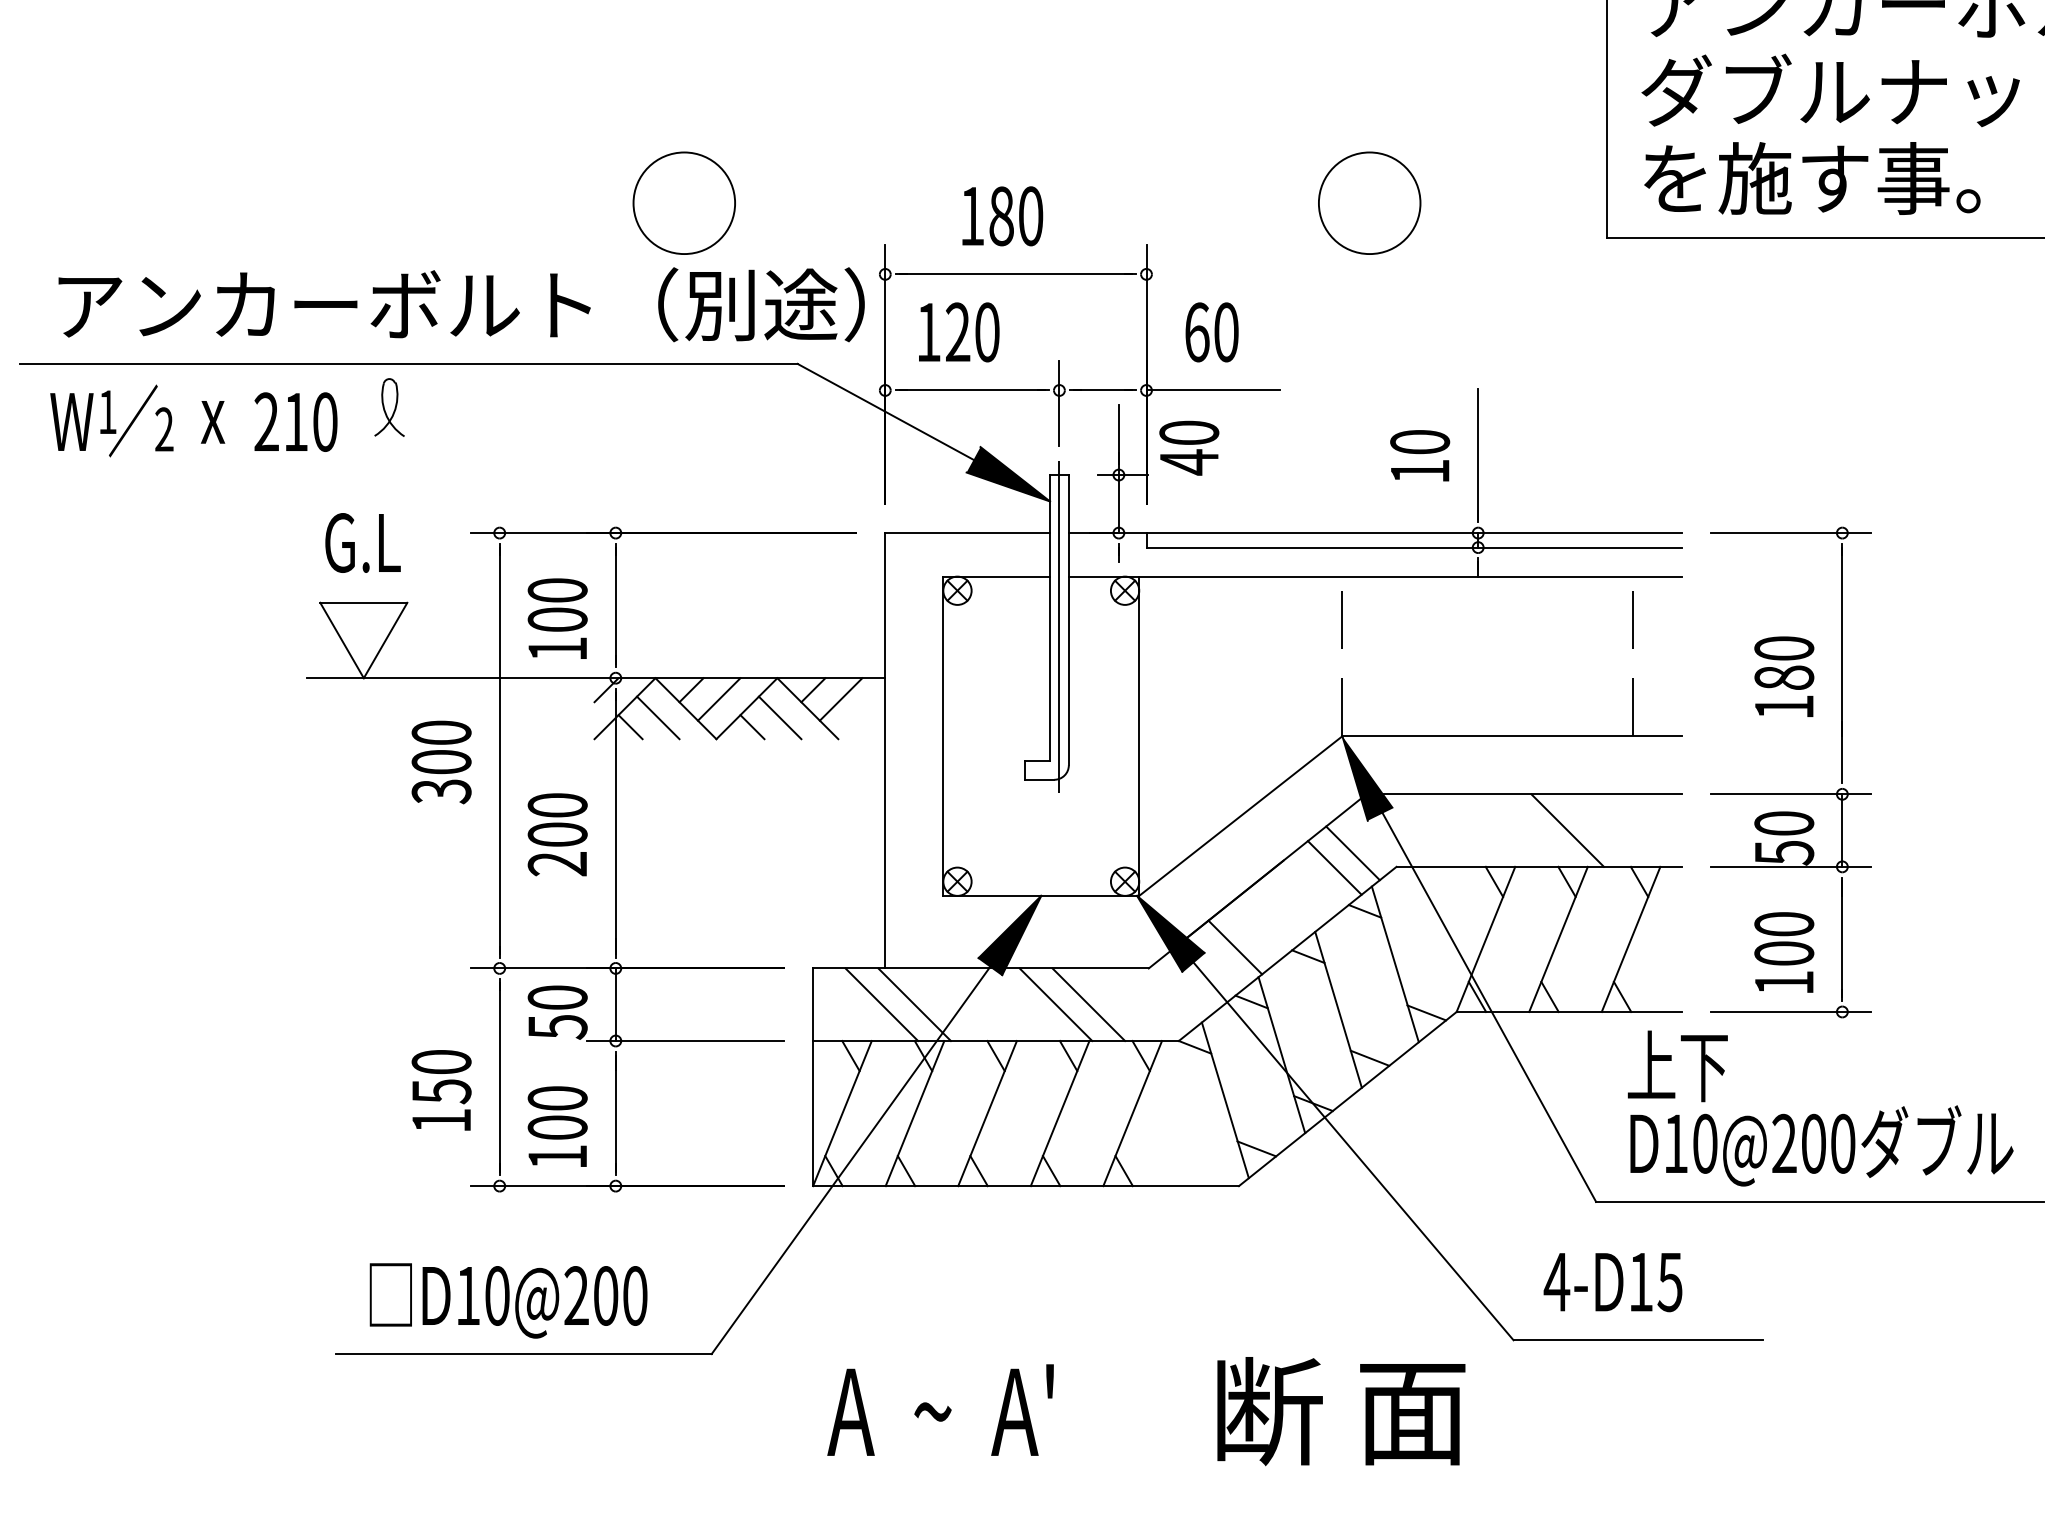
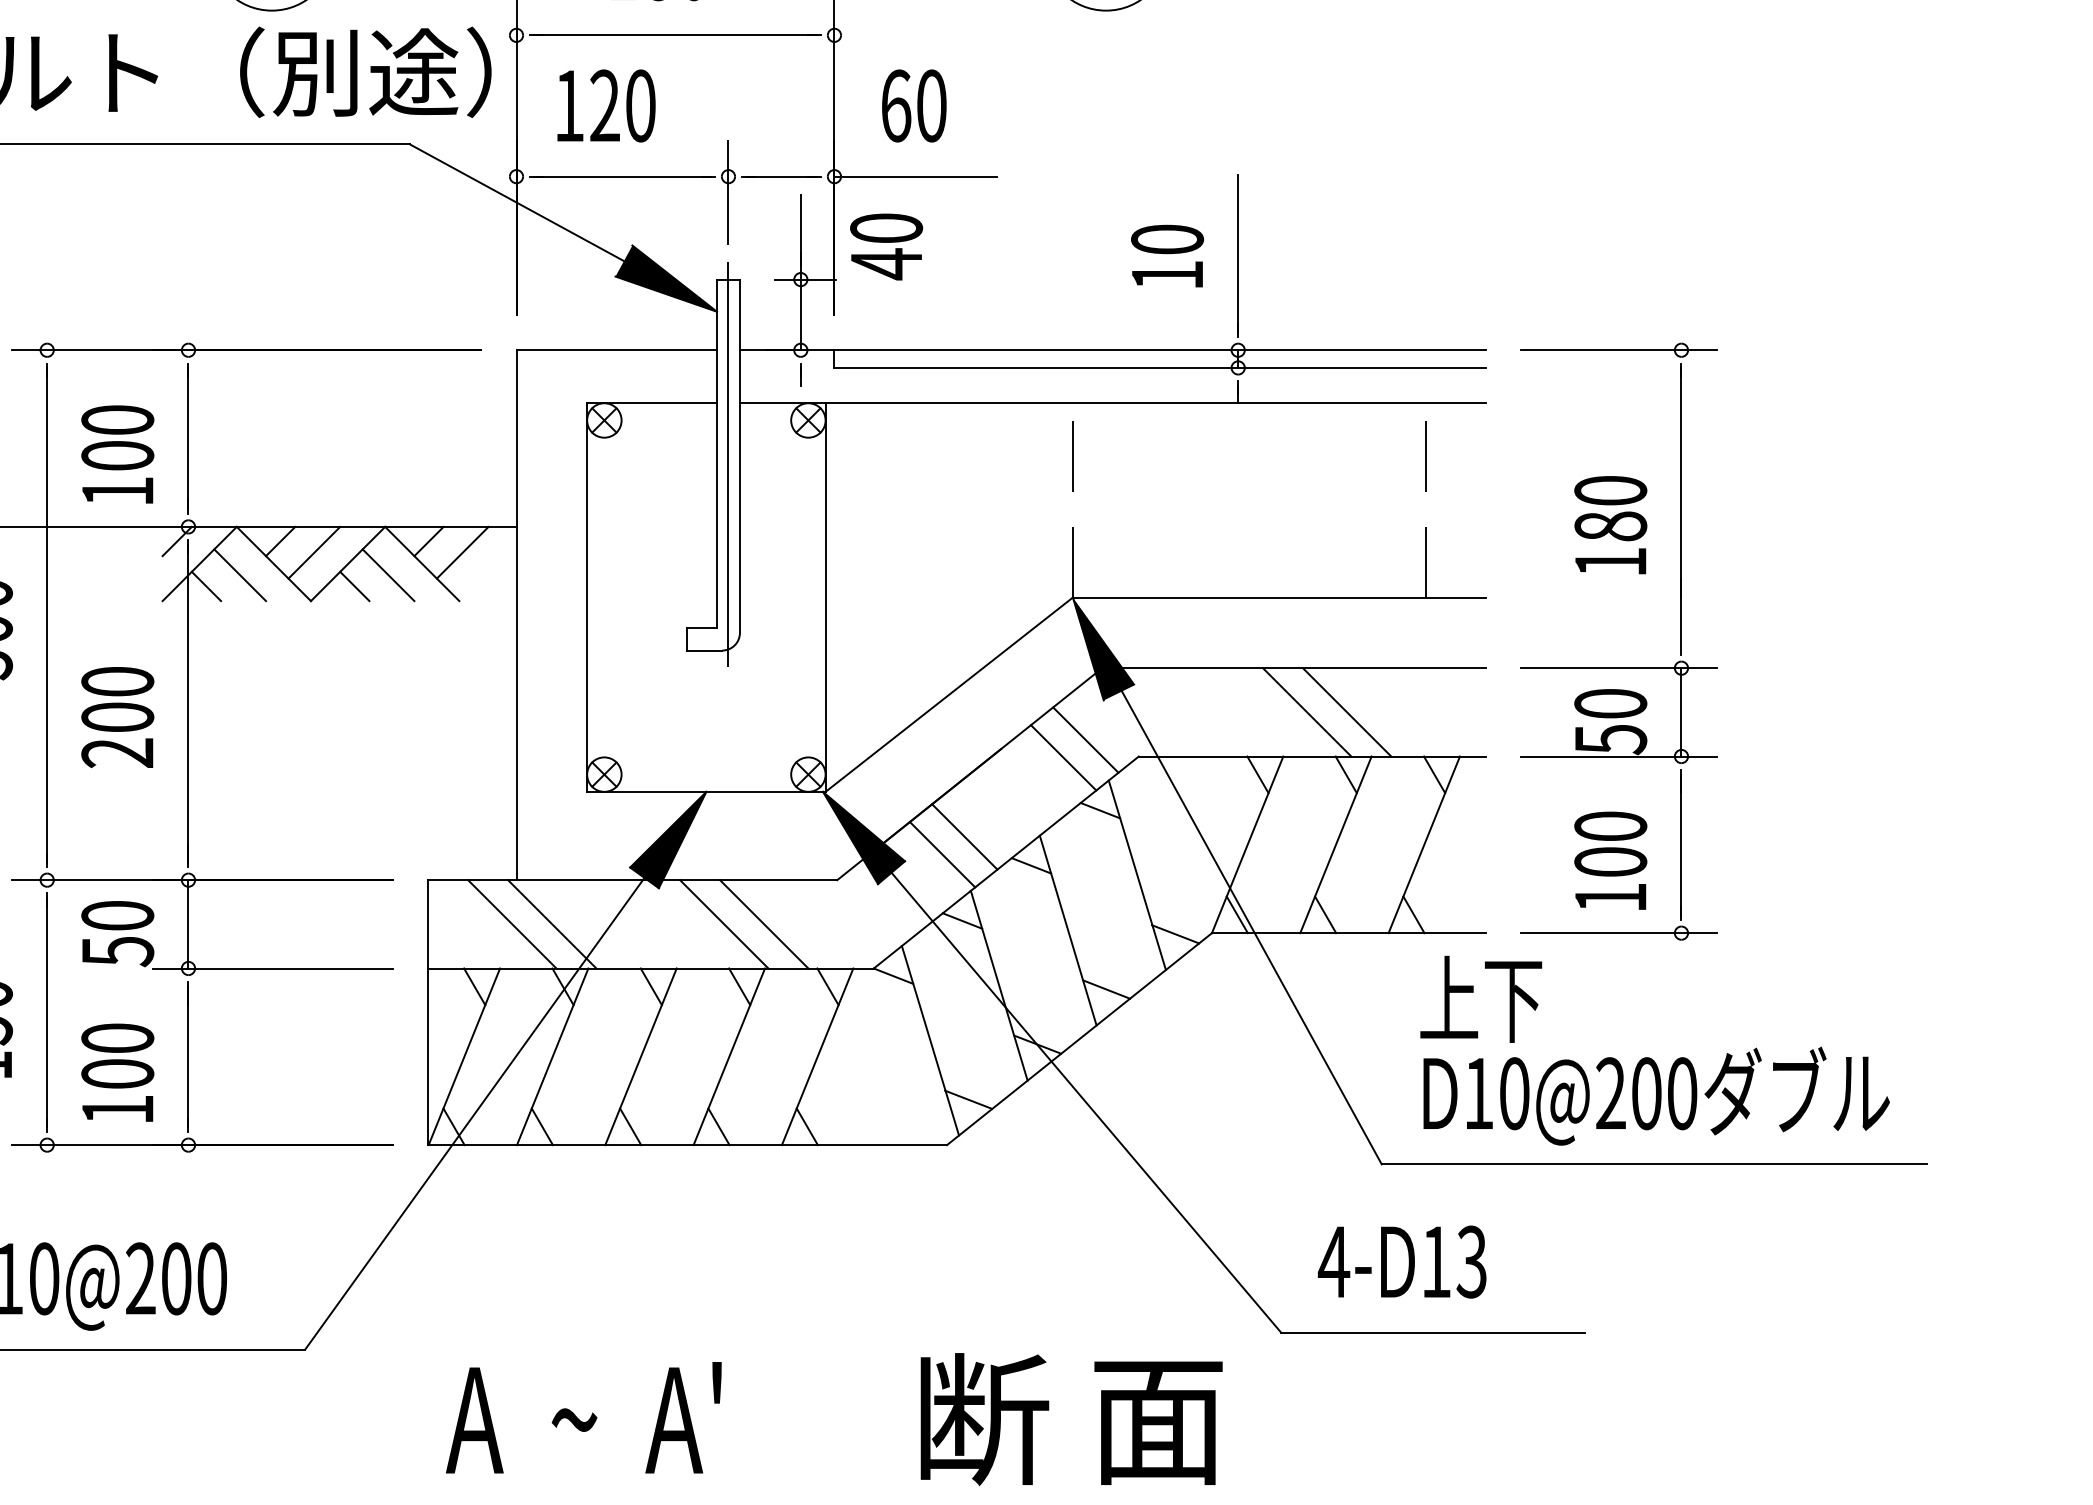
line: (1534, 830) -> (1306, 712), added
line: (1253, 932) -> (964, 836), added
text: (1669, 1281) -> (1471, 1261), 4-D15 -> 4-D13

